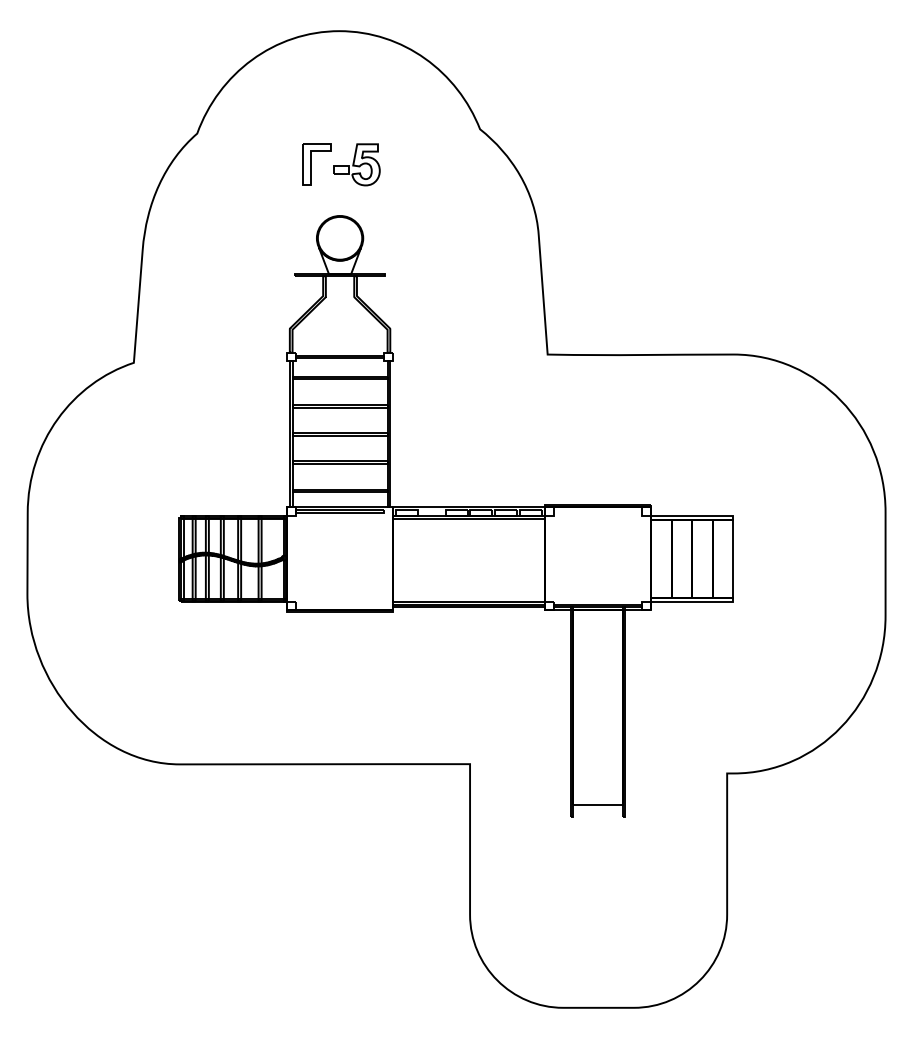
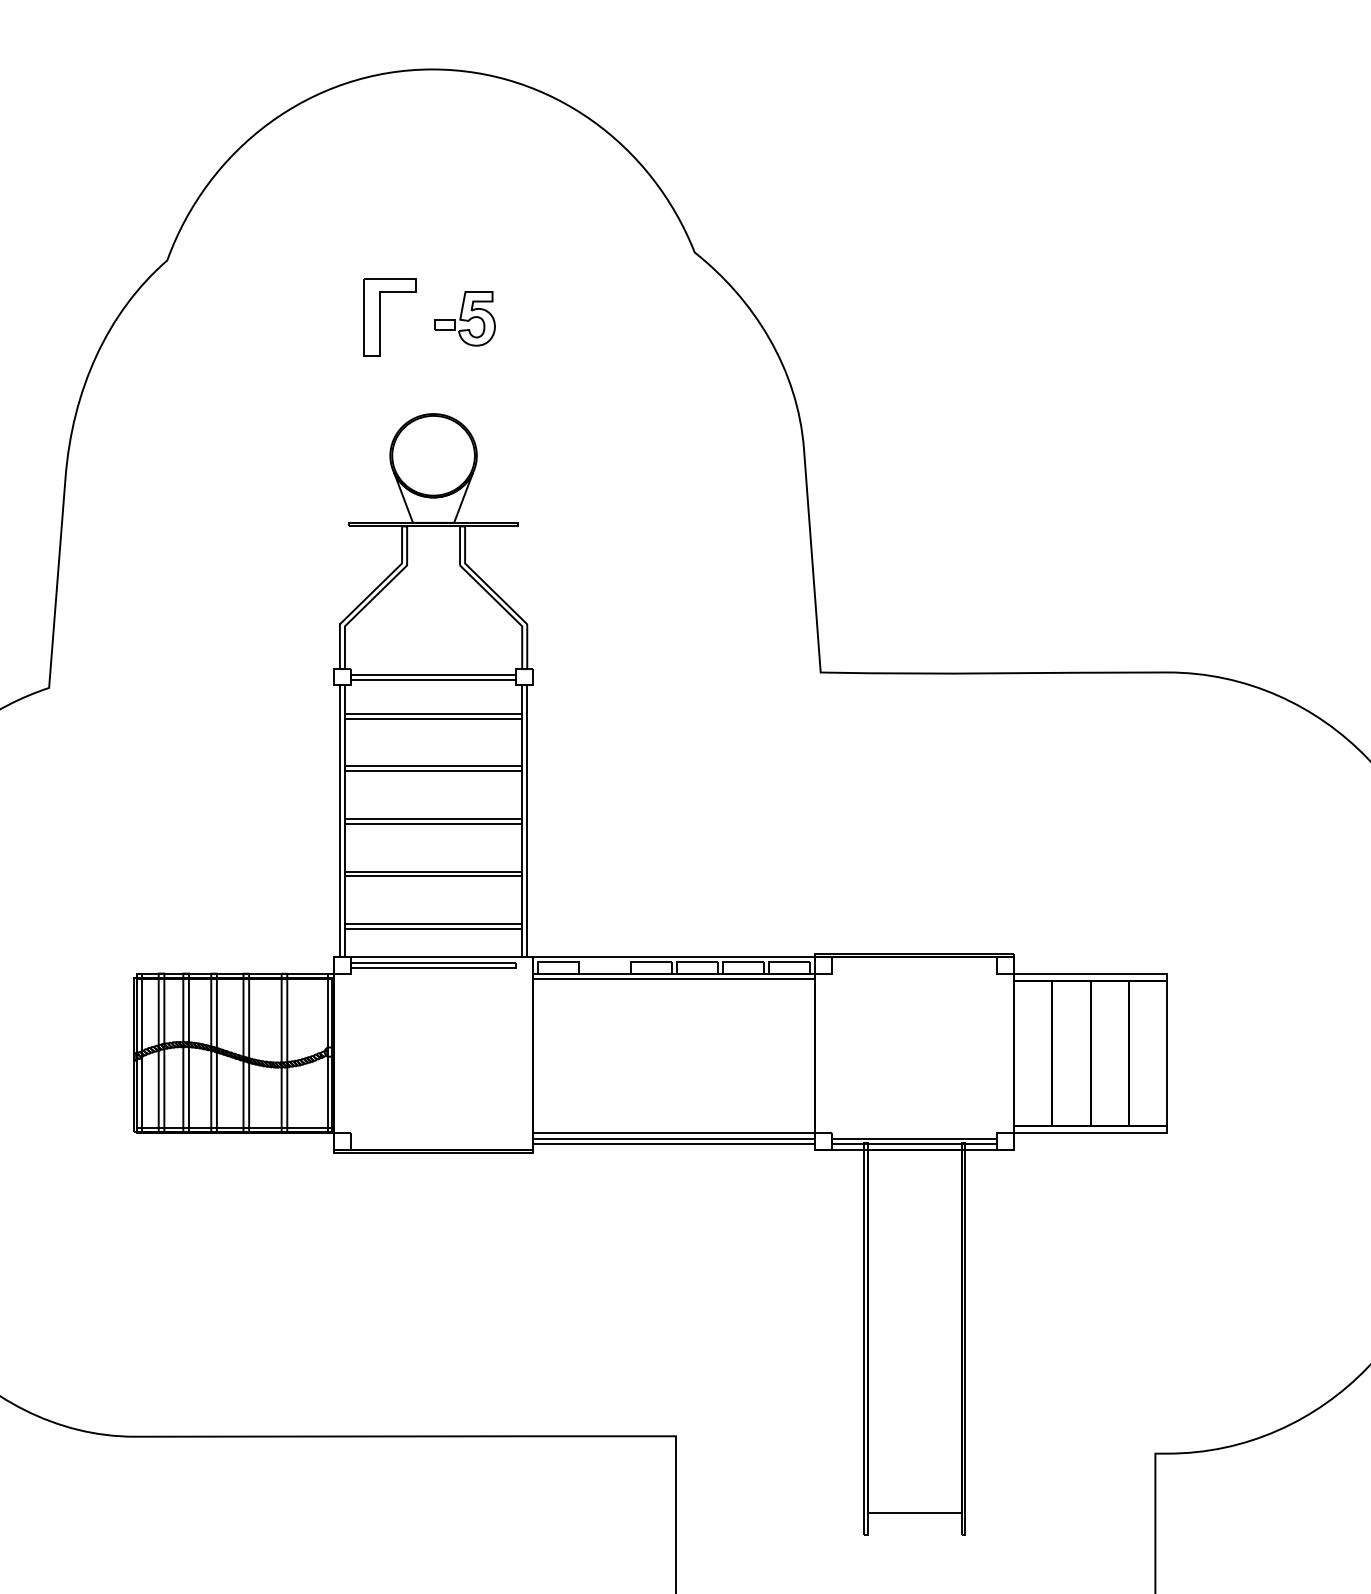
part: (356, 164) -> (464, 318), size x0.7

